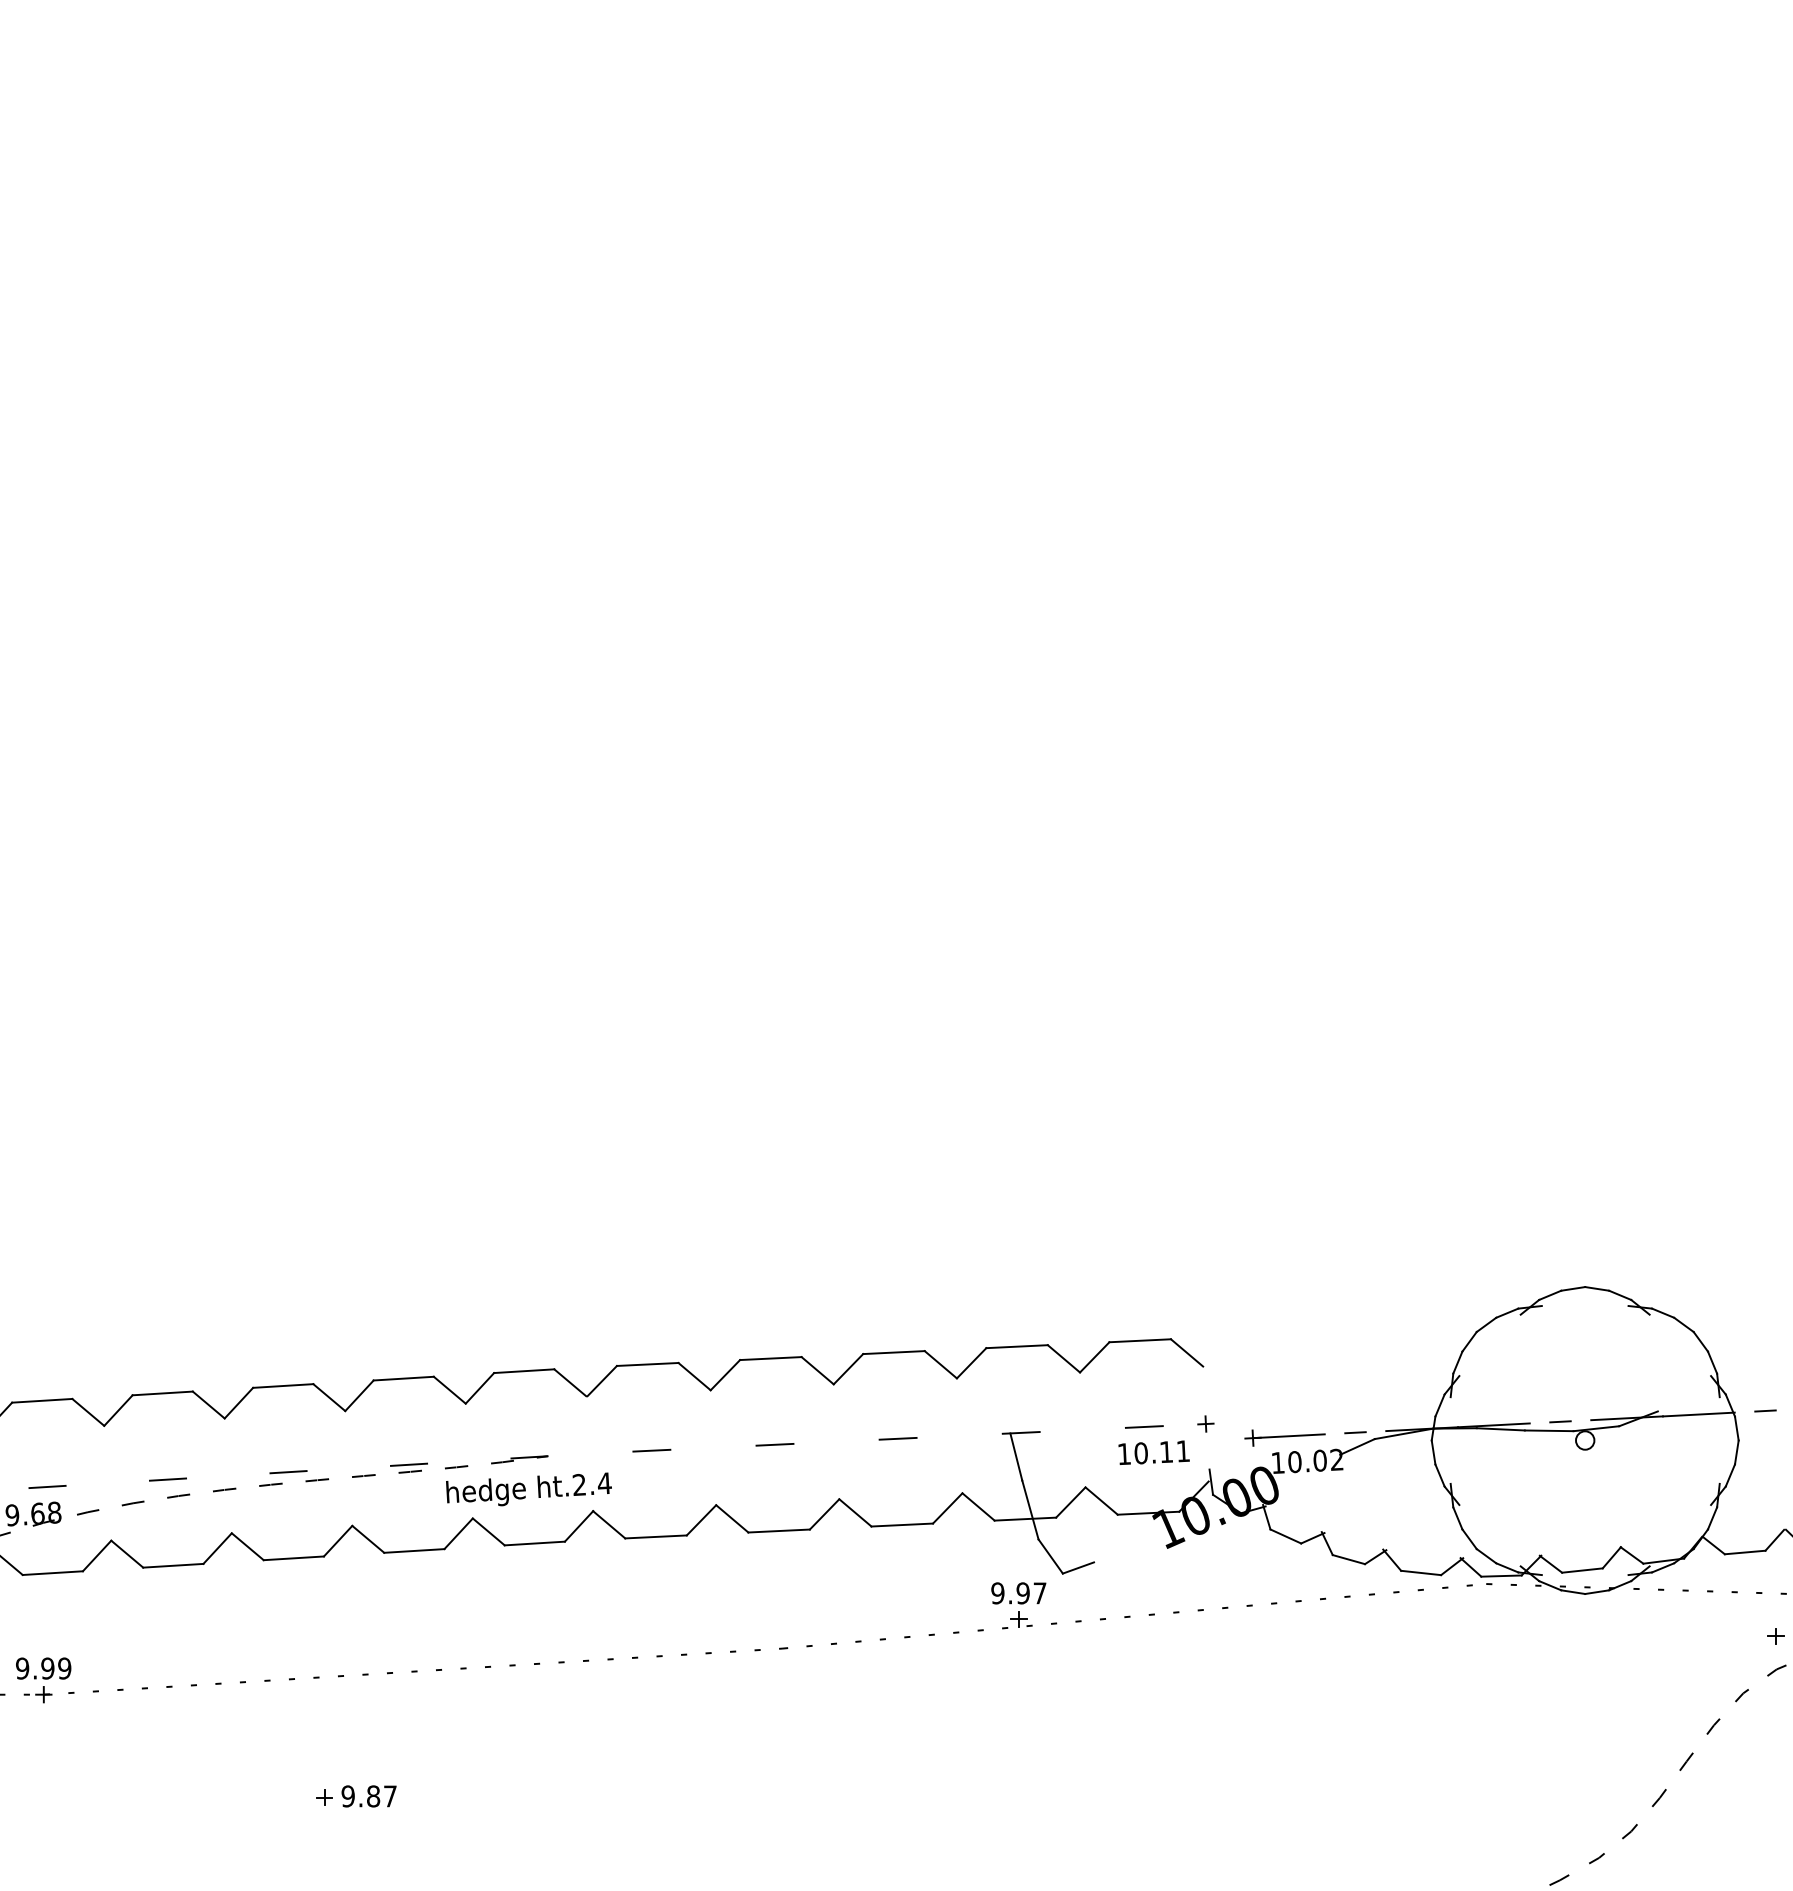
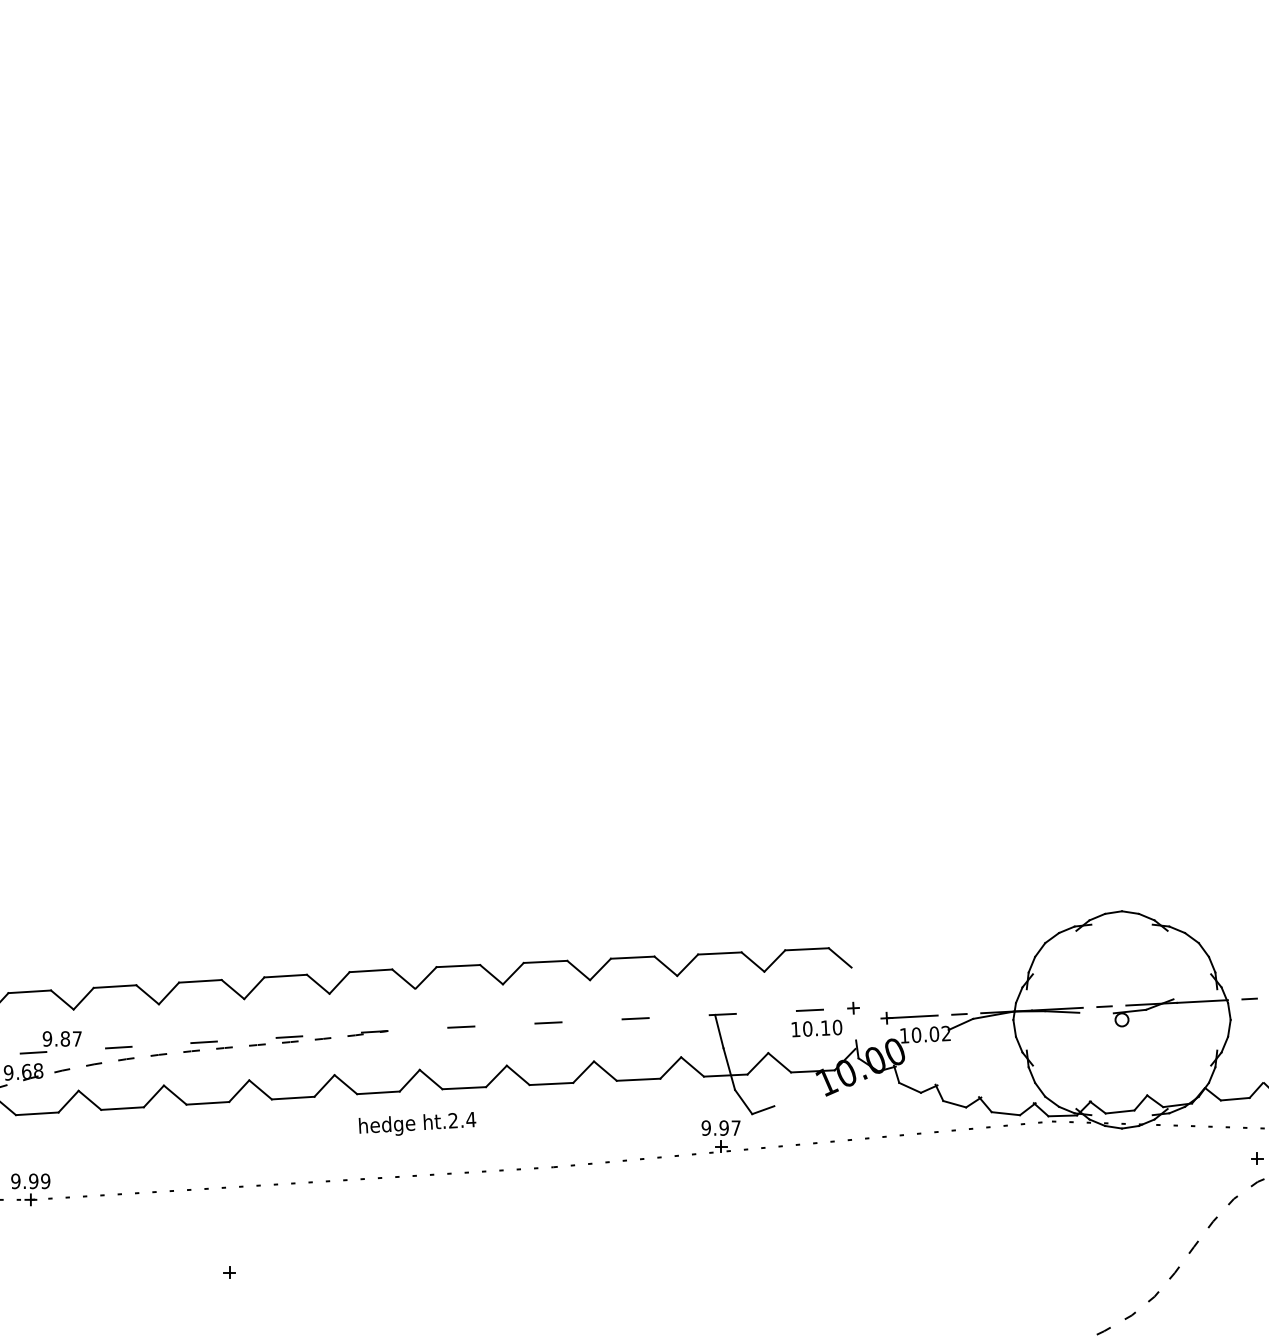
line: (1548, 1430) -> (1096, 1012), removed
text: (1182, 1451) -> (836, 1027), 10.11 -> 10.10
text: (528, 1489) -> (417, 1123), moved
text: (368, 1796) -> (61, 1039), moved

